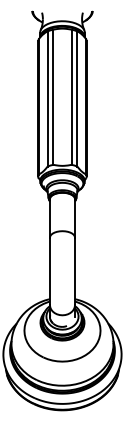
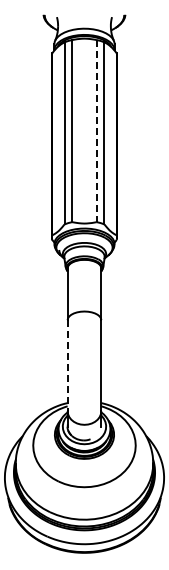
line: (71, 97) -> (96, 131), solid -> dashed
line: (49, 271) -> (67, 366), solid -> dashed

